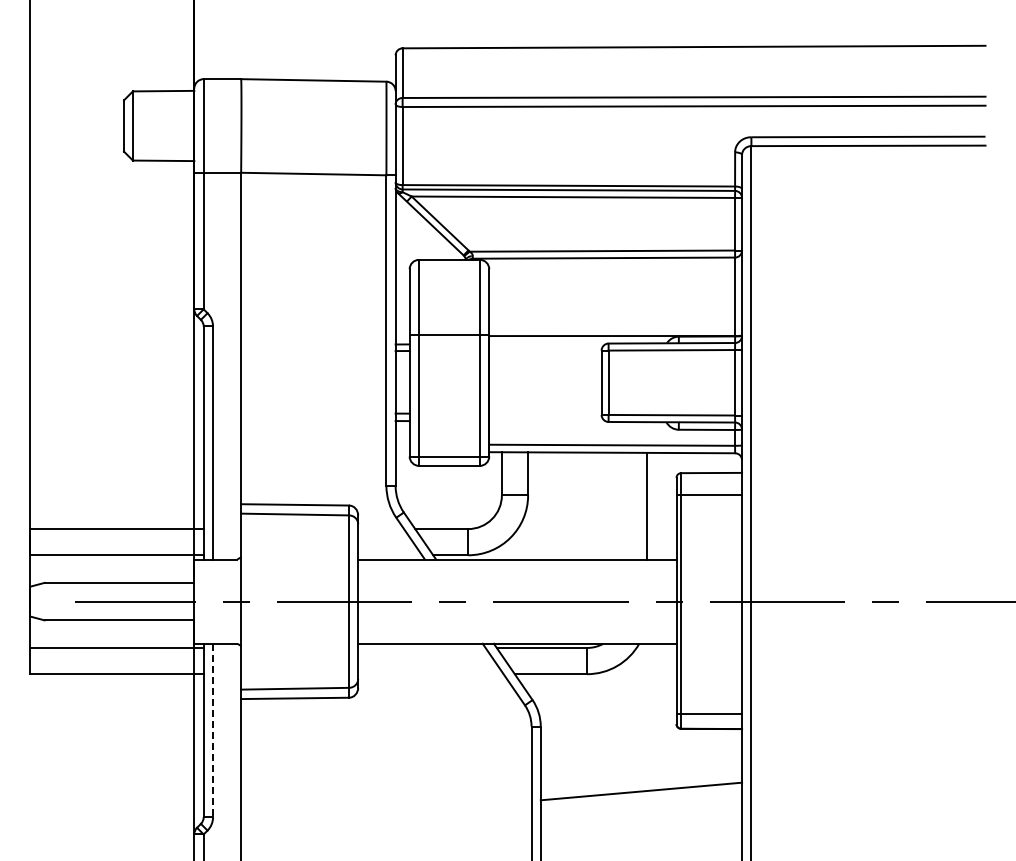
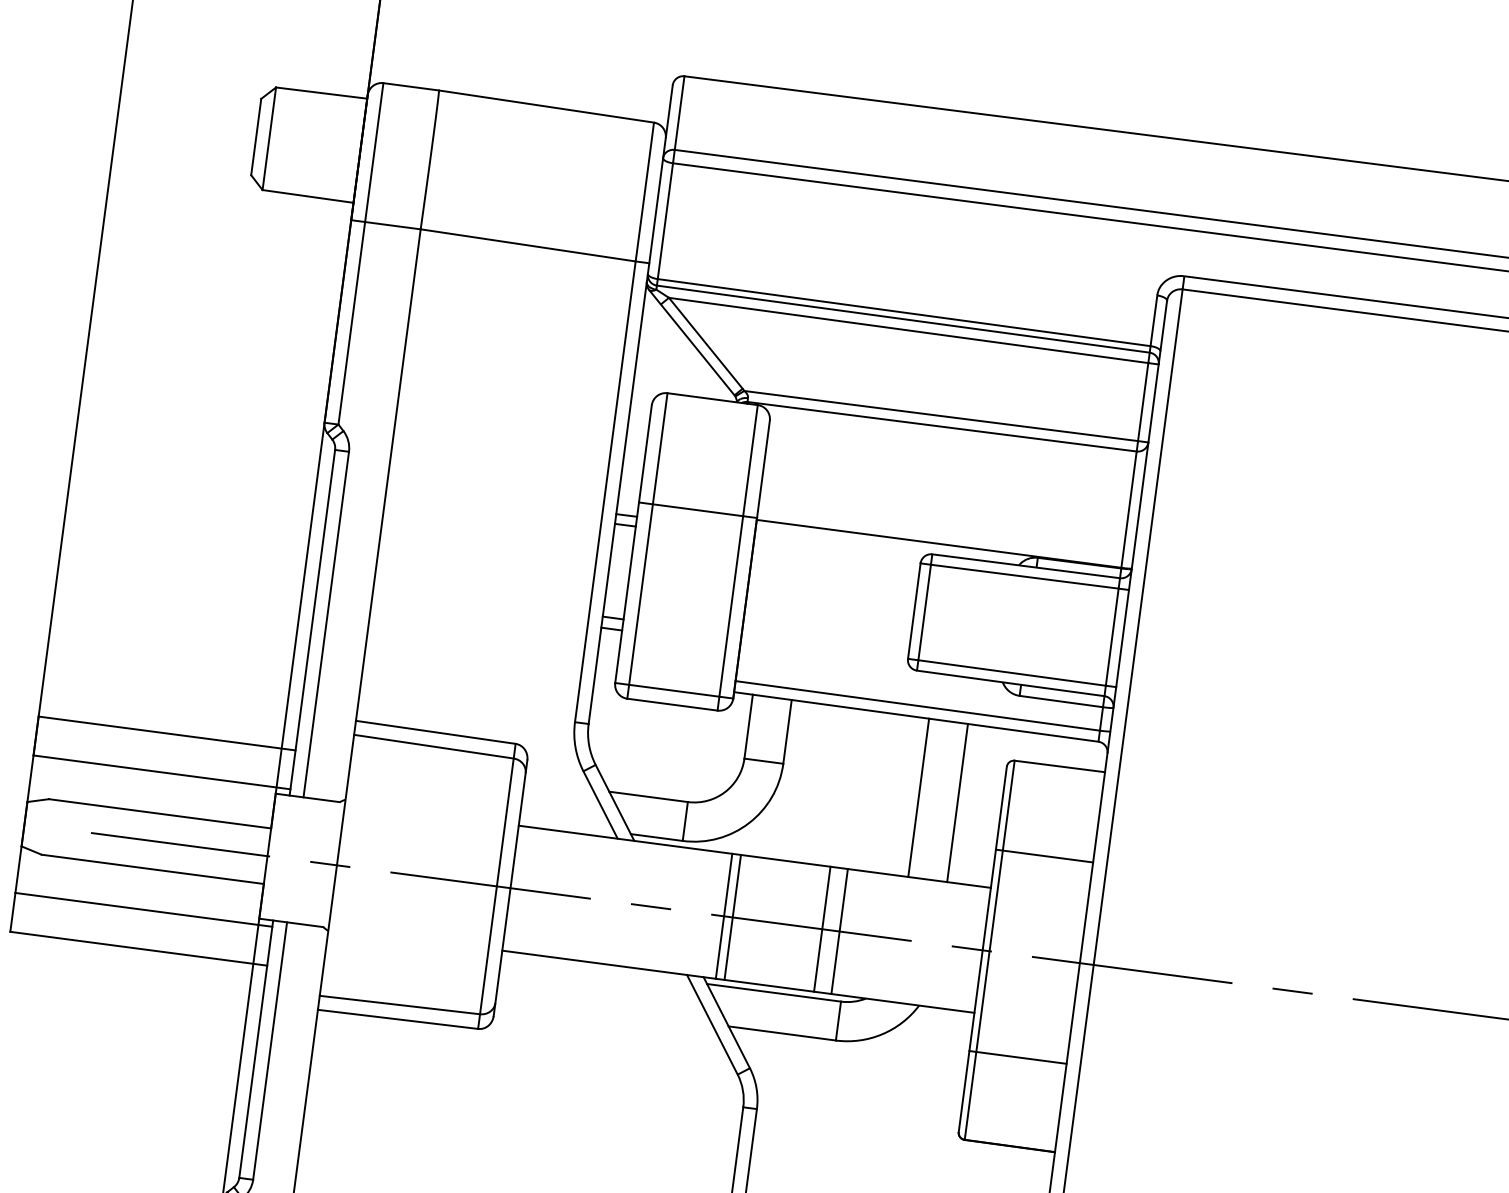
line: (709, 494) -> (1044, 855), moved
line: (620, 505) -> (918, 796), added
line: (502, 601) -> (724, 916), added
line: (508, 601) -> (733, 917), added
line: (568, 601) -> (822, 929), added
line: (580, 601) -> (840, 931), added
line: (709, 713) -> (1018, 1057), moved
line: (213, 730) -> (270, 1051), dashed -> solid

